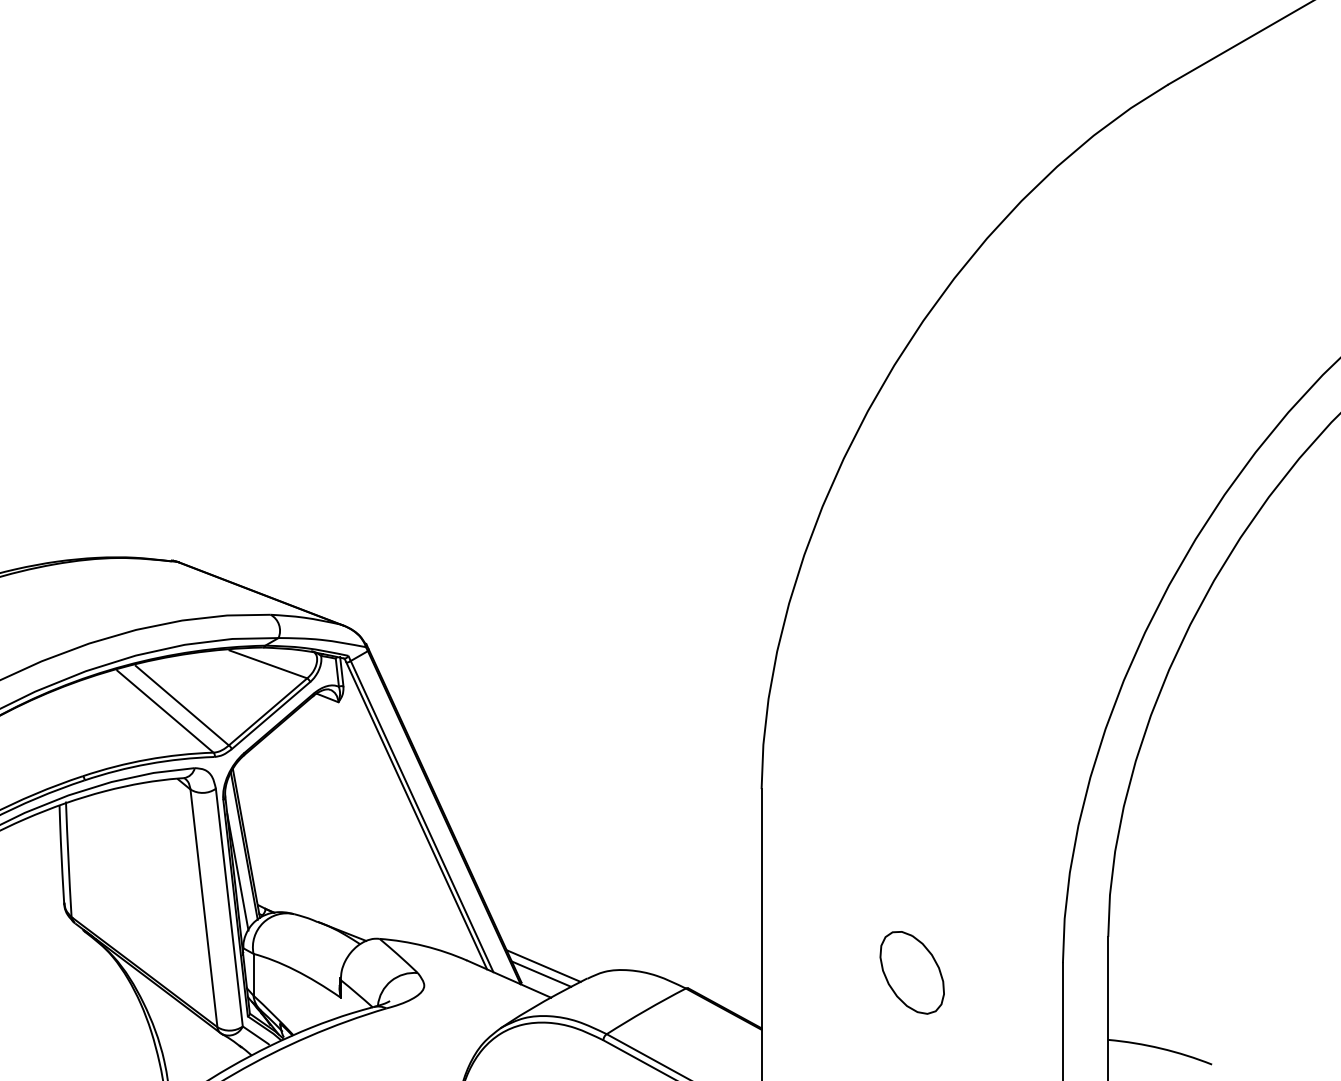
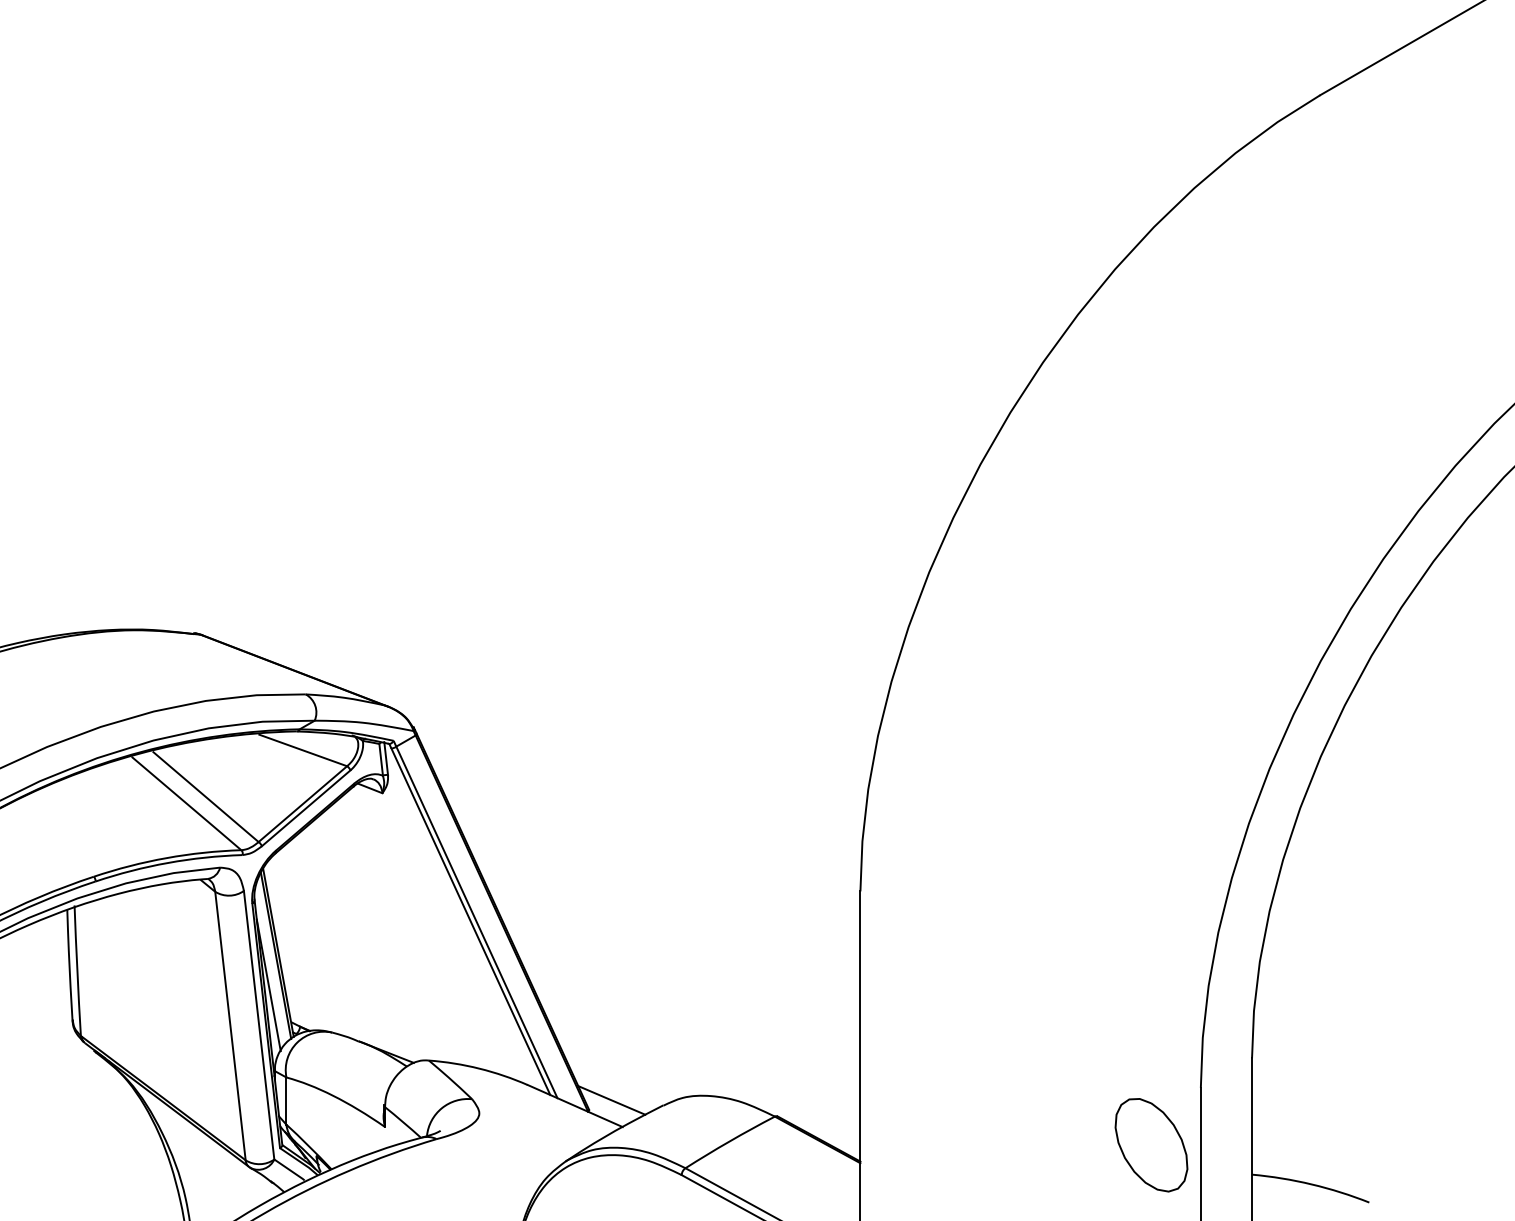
line: (543, 965) -> (614, 1090), removed
part: (911, 972) -> (1150, 1144), moved

